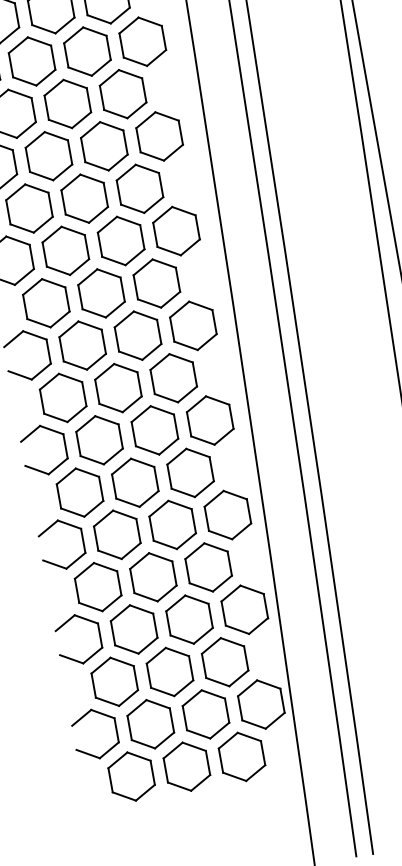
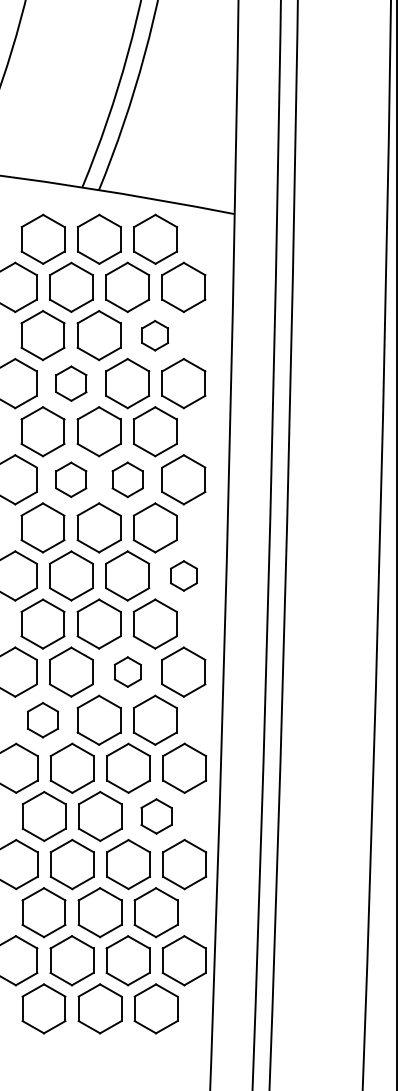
part: (122, 94) -> (154, 335), size x0.6
part: (49, 156) -> (71, 383), size x0.7
part: (121, 240) -> (127, 479), size x0.7
part: (64, 250) -> (70, 479), size x0.7
part: (192, 325) -> (183, 575), size x0.6
part: (154, 429) -> (127, 671), size x0.6
part: (79, 491) -> (42, 719), size x0.7
part: (208, 567) -> (156, 816), size x0.7

